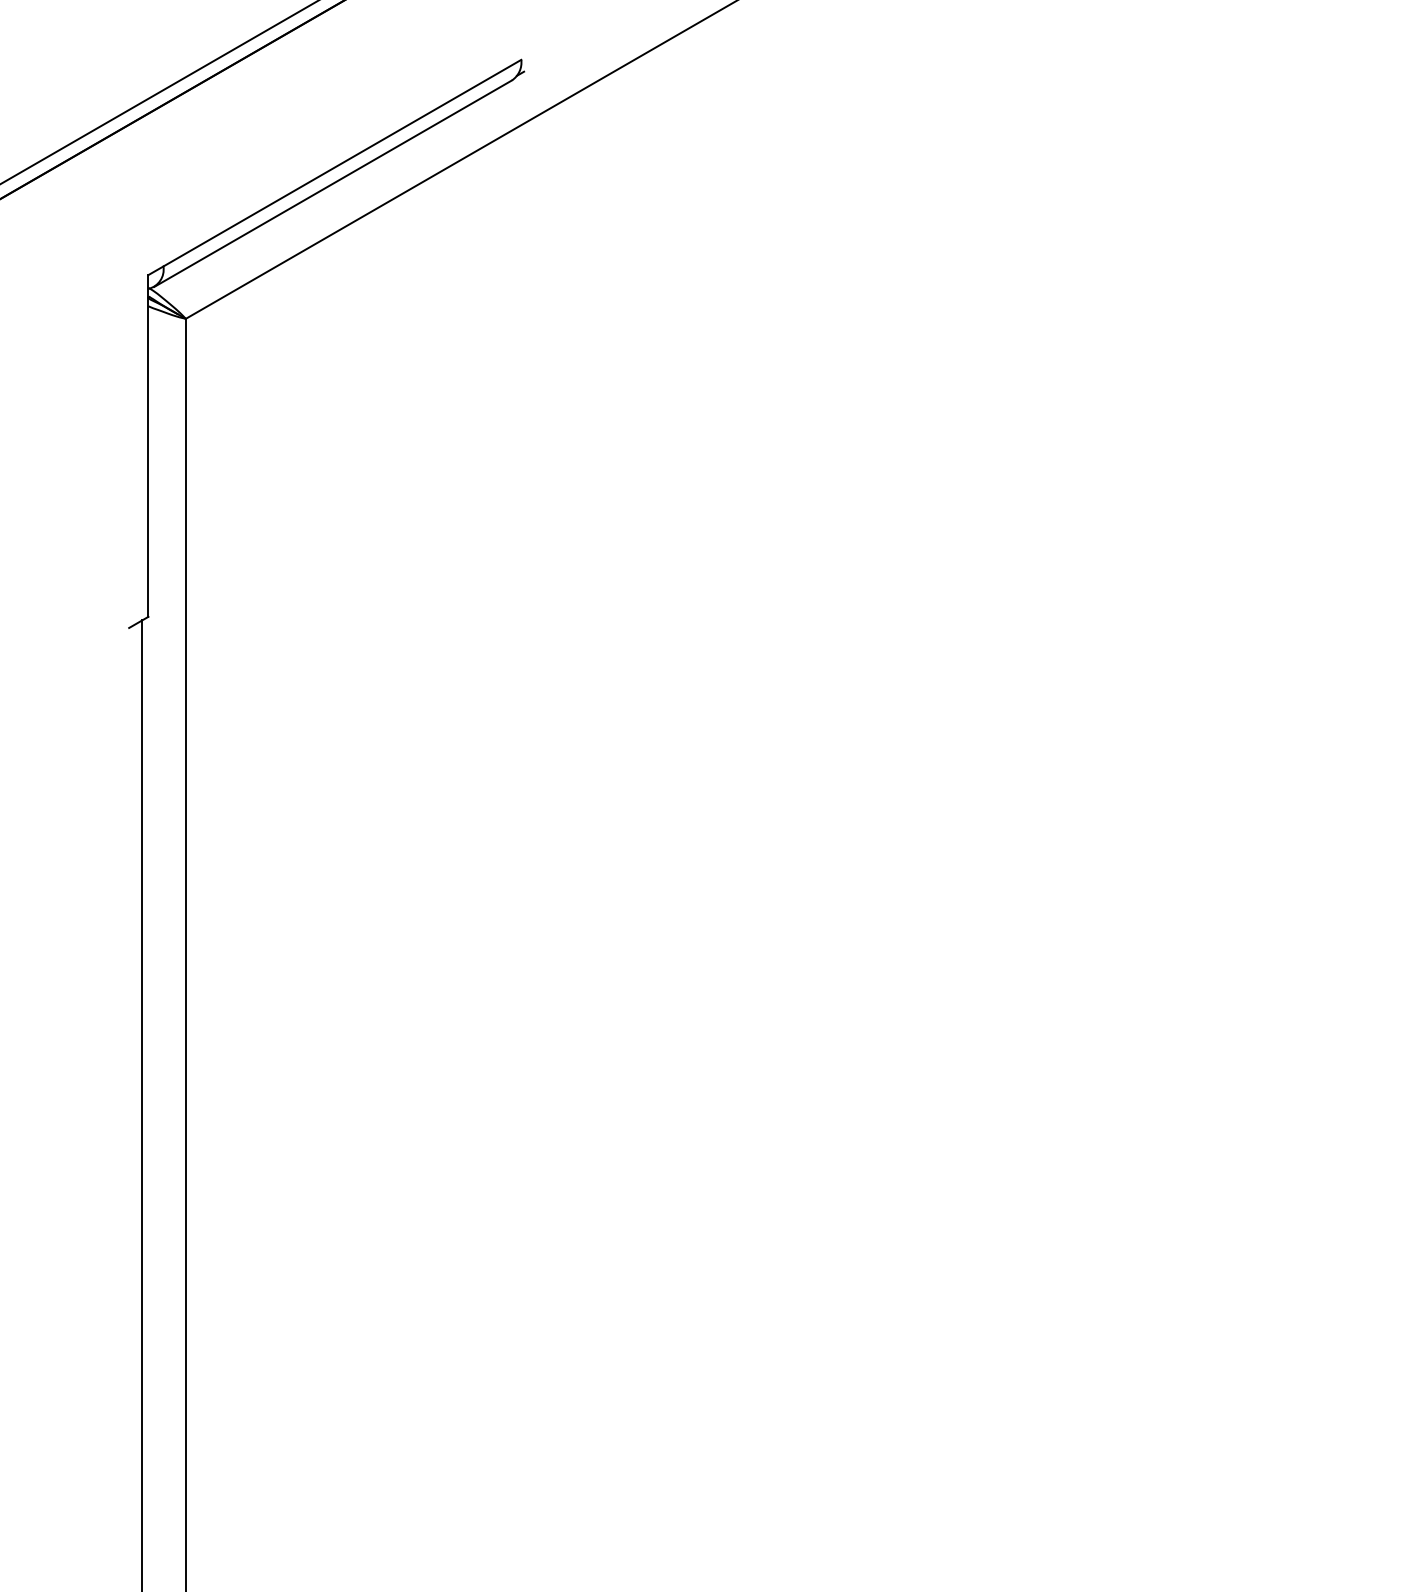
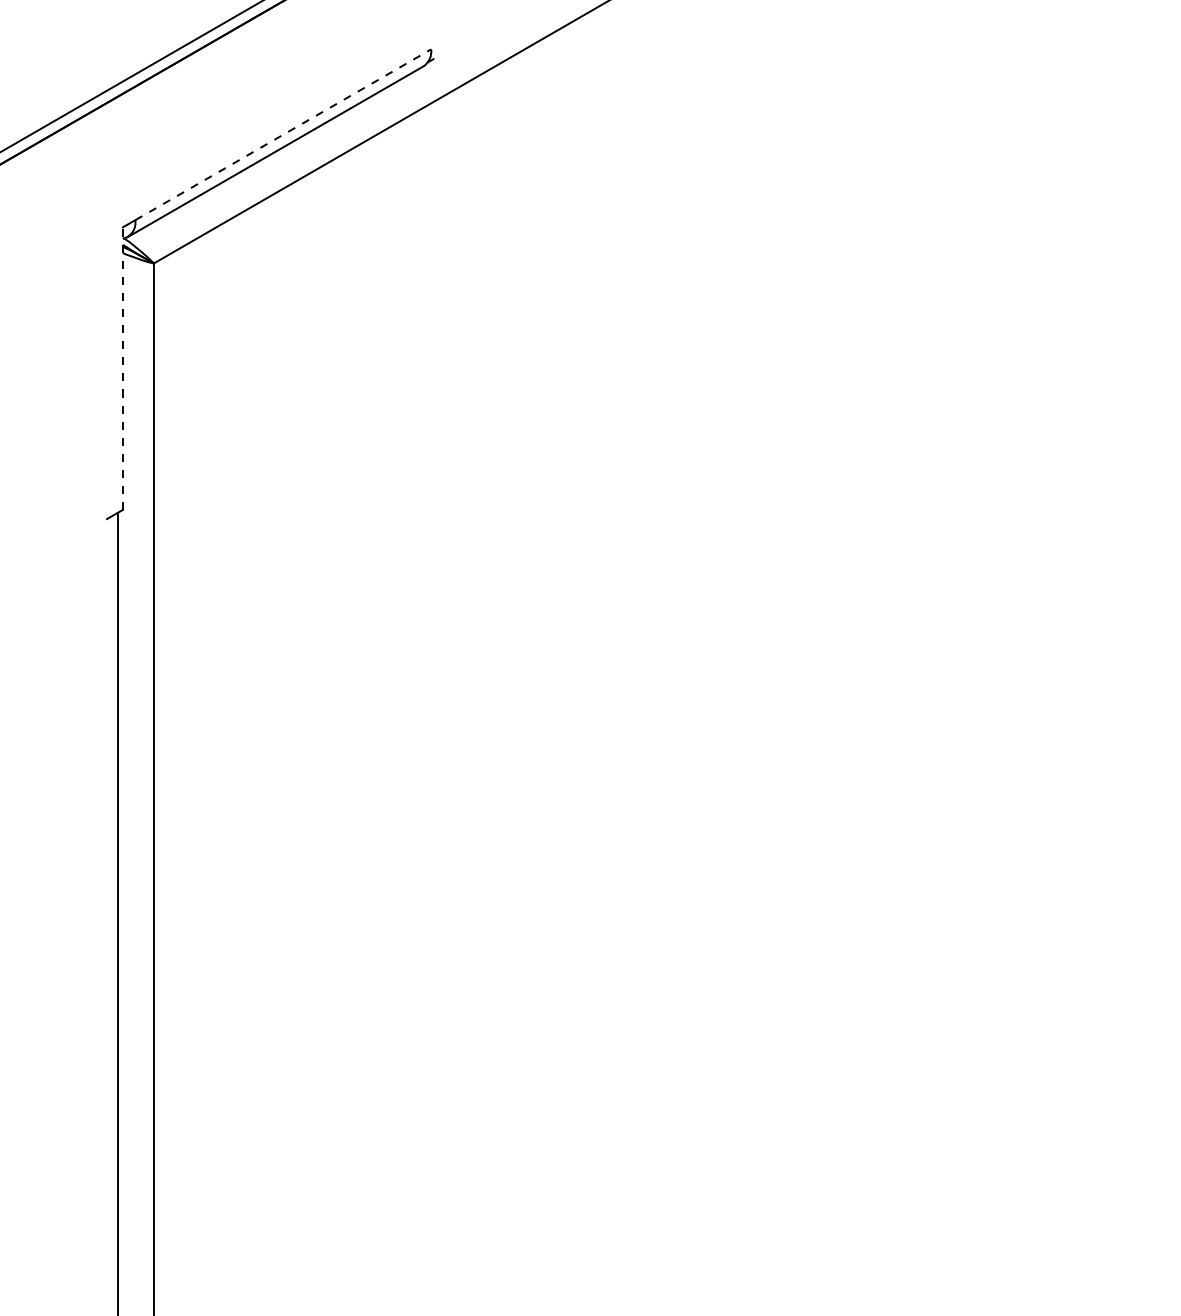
line: (342, 162) -> (283, 134), solid -> dashed
line: (147, 445) -> (122, 368), solid -> dashed

